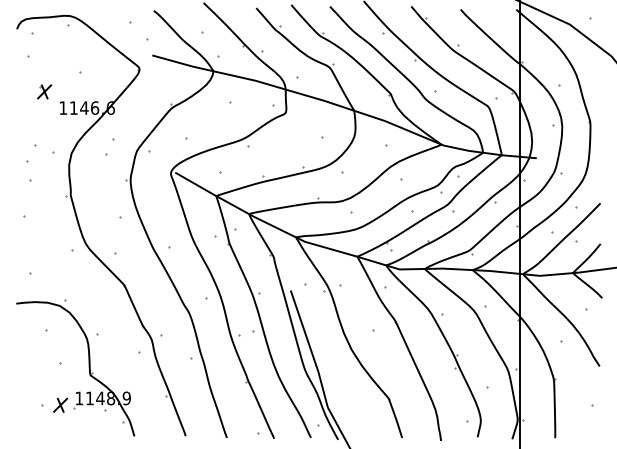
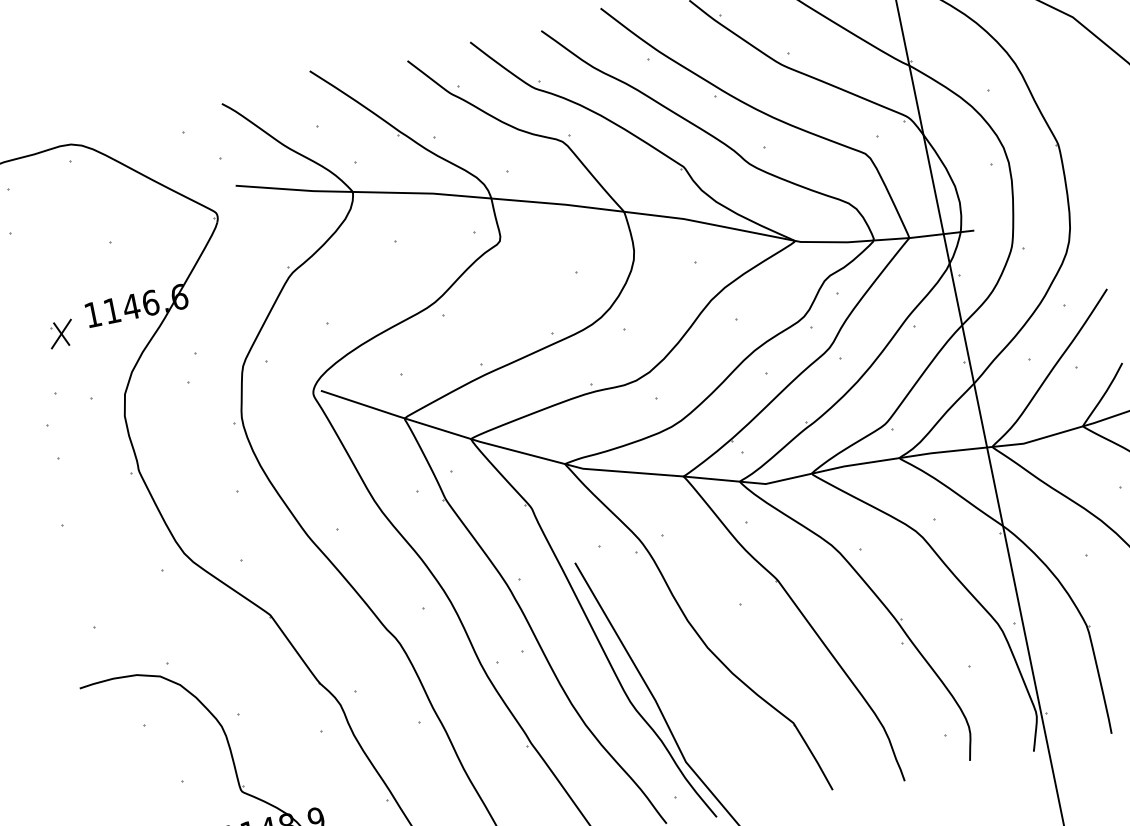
part: (44, 91) -> (61, 333), moved

